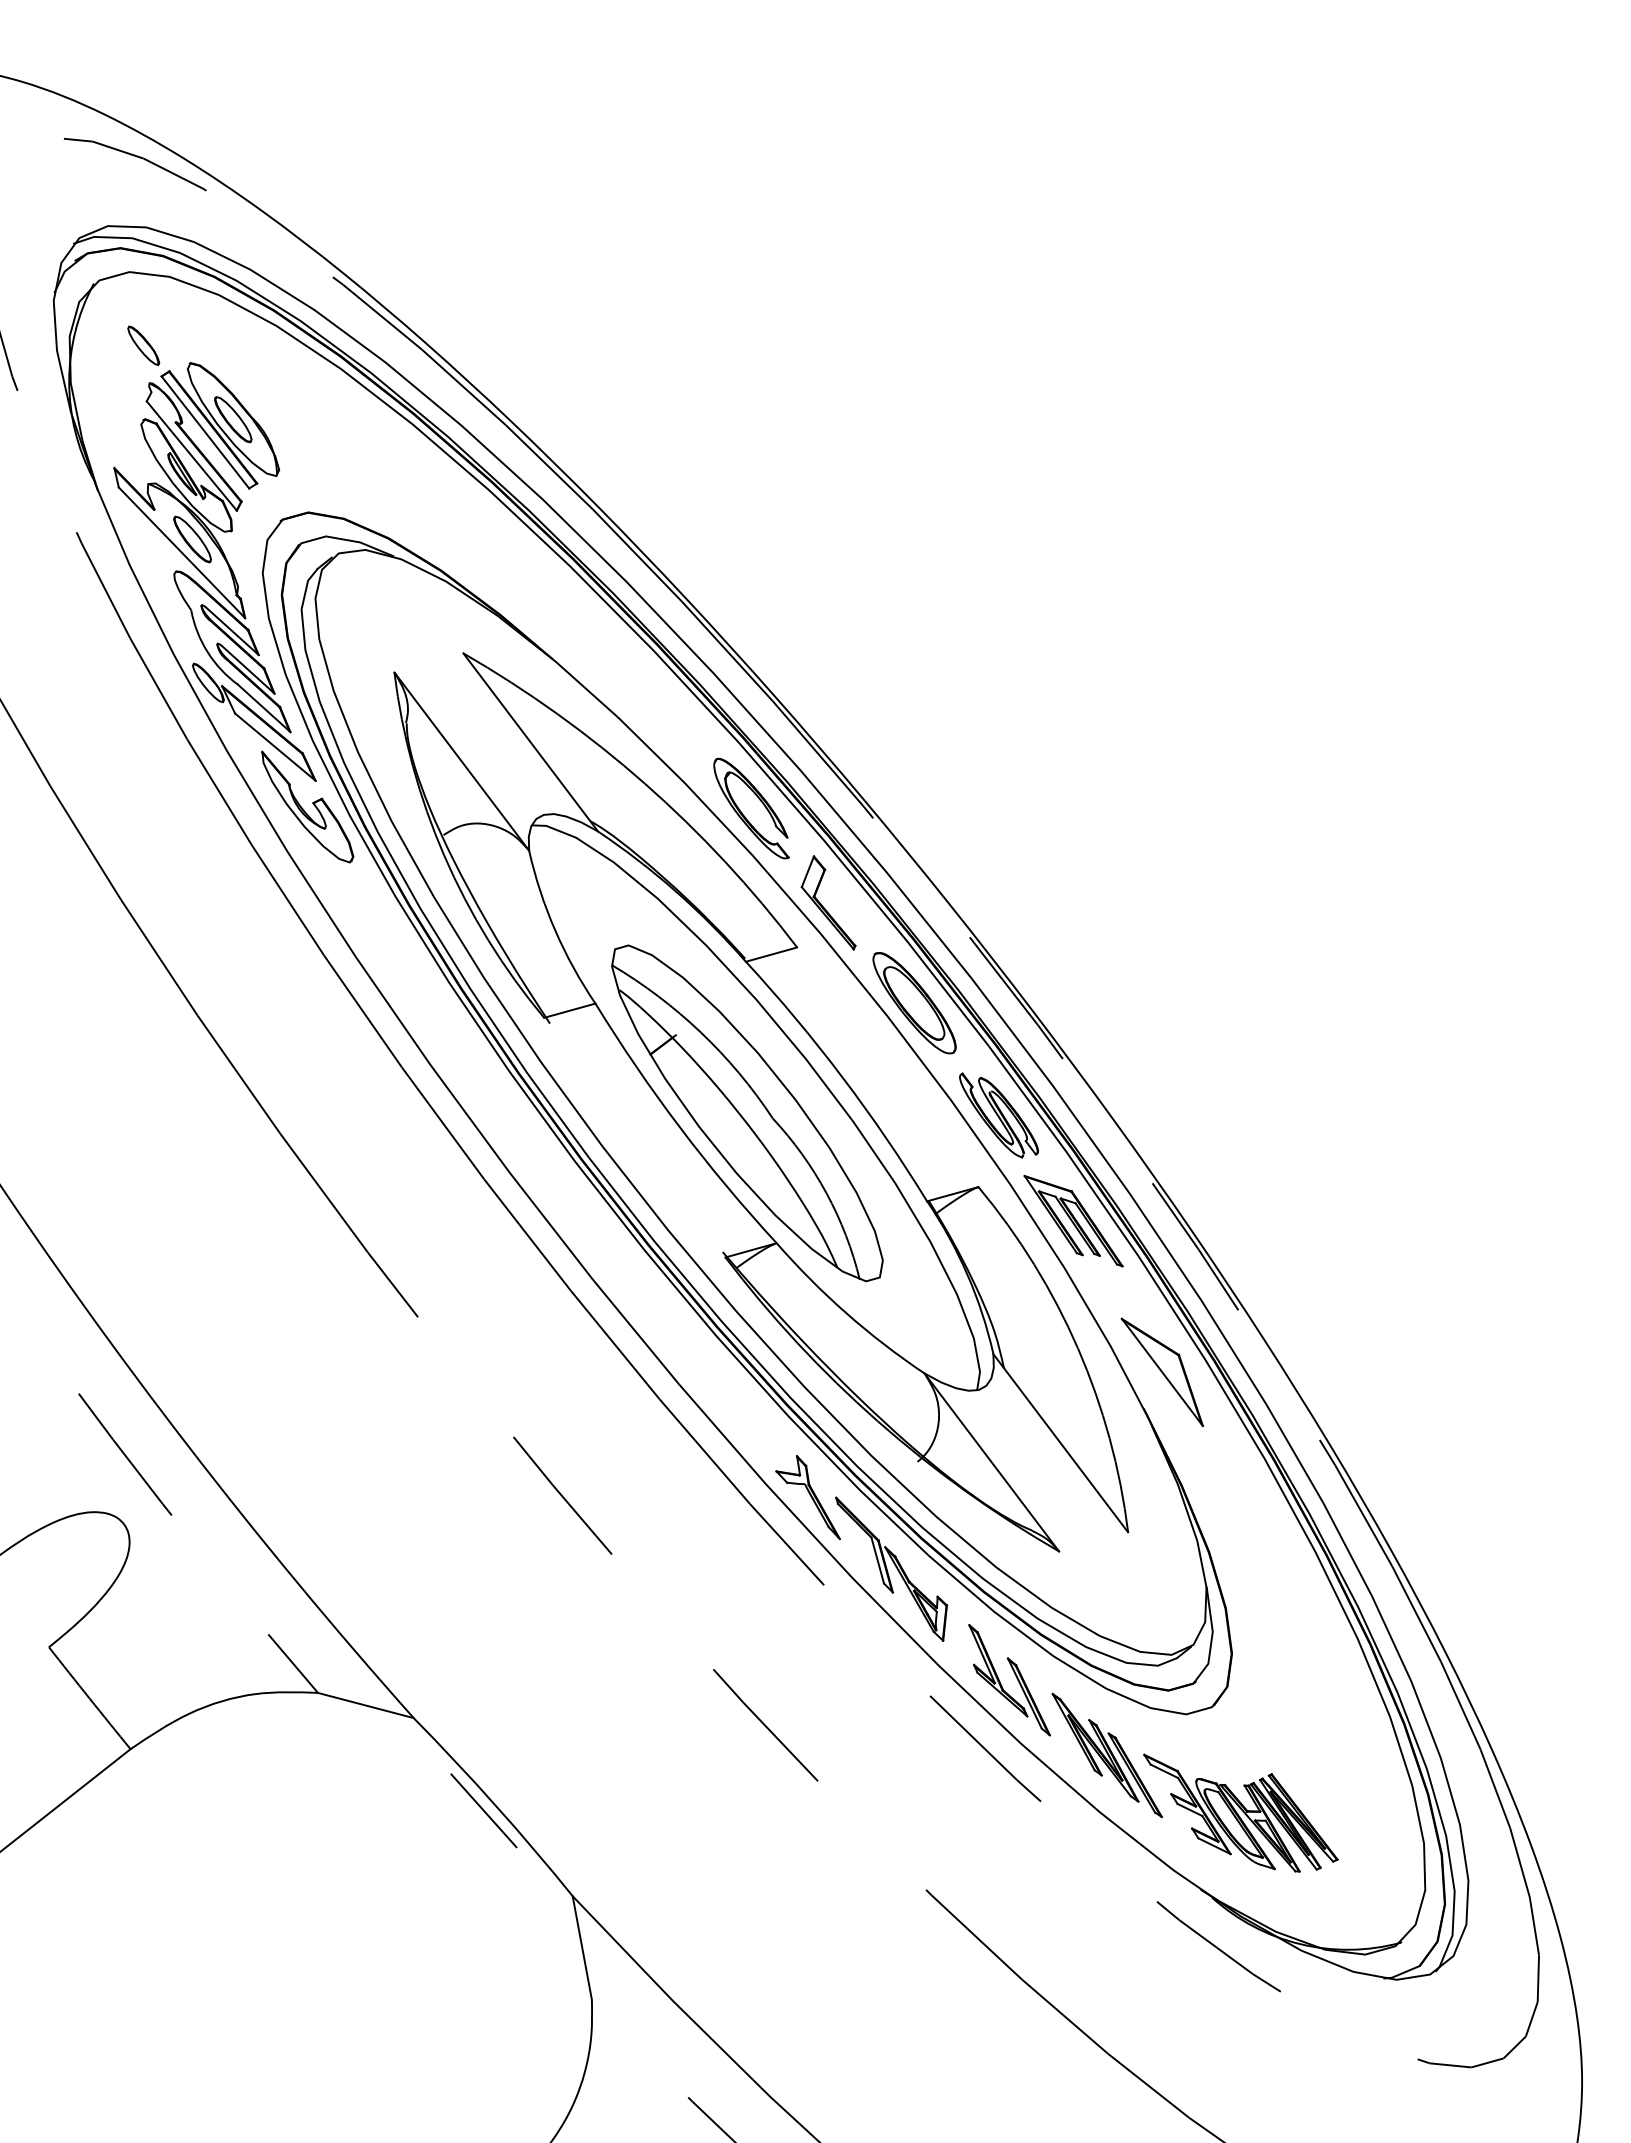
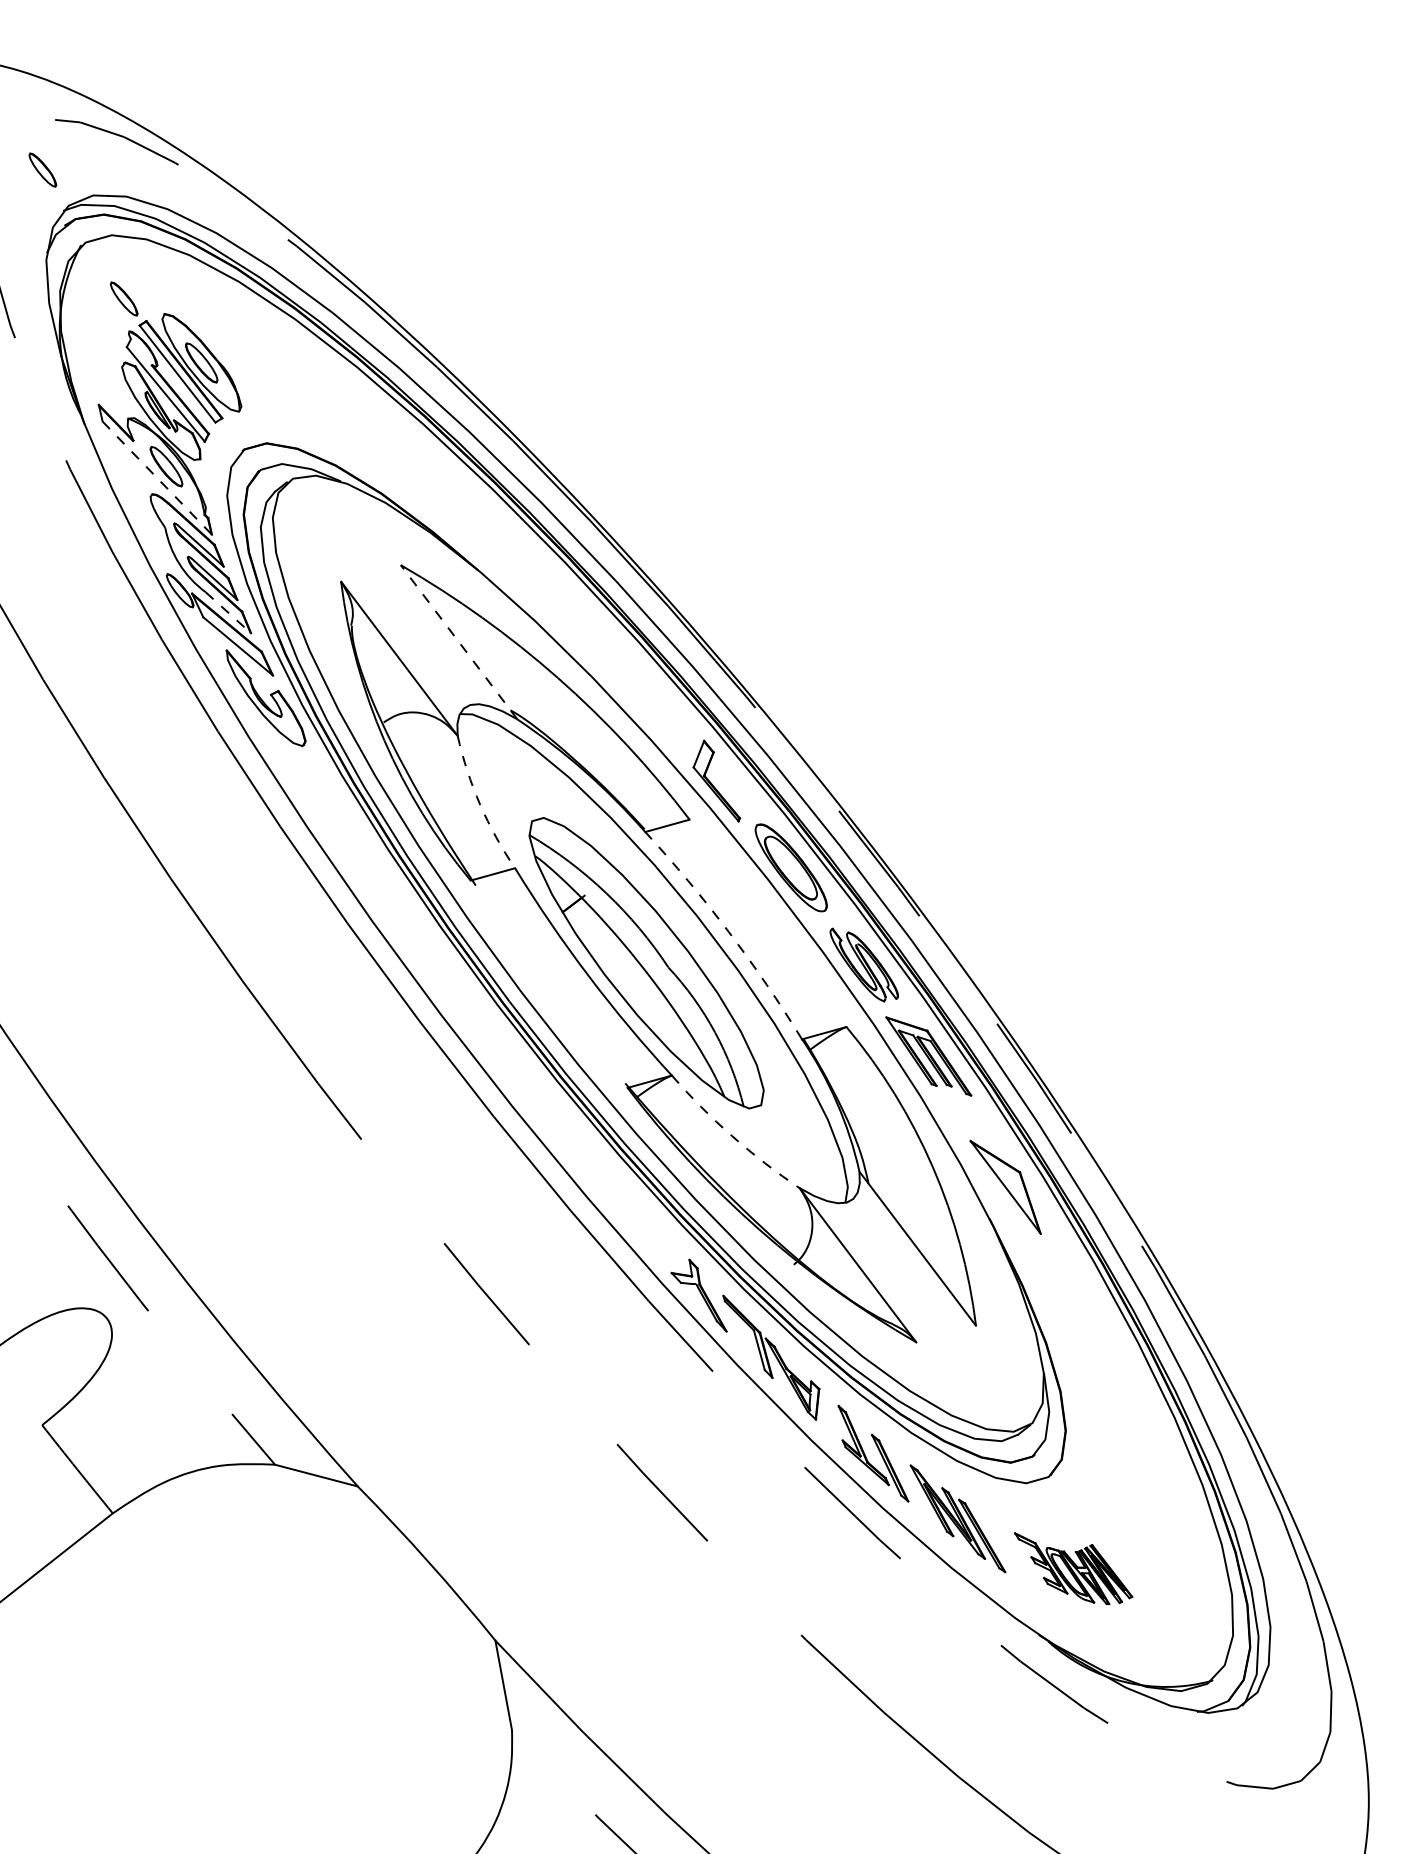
part: (49, 196) -> (42, 169), added
line: (182, 552) -> (157, 477), solid -> dashed
line: (264, 708) -> (228, 612), solid -> dashed
line: (530, 742) -> (458, 642), solid -> dashed
part: (742, 812) -> (642, 702), removed
arc: (555, 930) -> (480, 804), solid -> dashed
arc: (842, 1077) -> (728, 932), solid -> dashed
arc: (846, 1313) -> (732, 1136), solid -> dashed
line: (483, 1810) -> (418, 1566), removed
part: (1240, 1812) -> (1073, 1568), size x0.7

